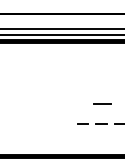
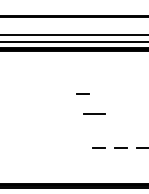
line: (69, 78) -> (82, 93), added
line: (102, 102) -> (94, 113), moved

